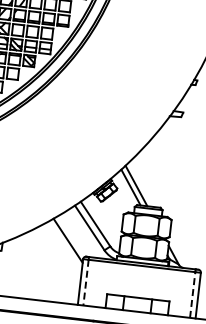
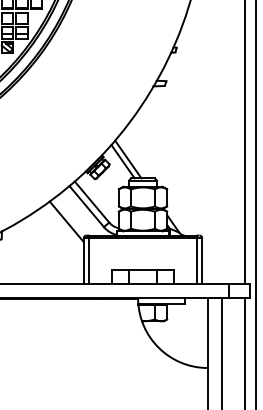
line: (86, 282) -> (89, 261), dashed -> solid
line: (192, 294) -> (196, 260), dashed -> solid

